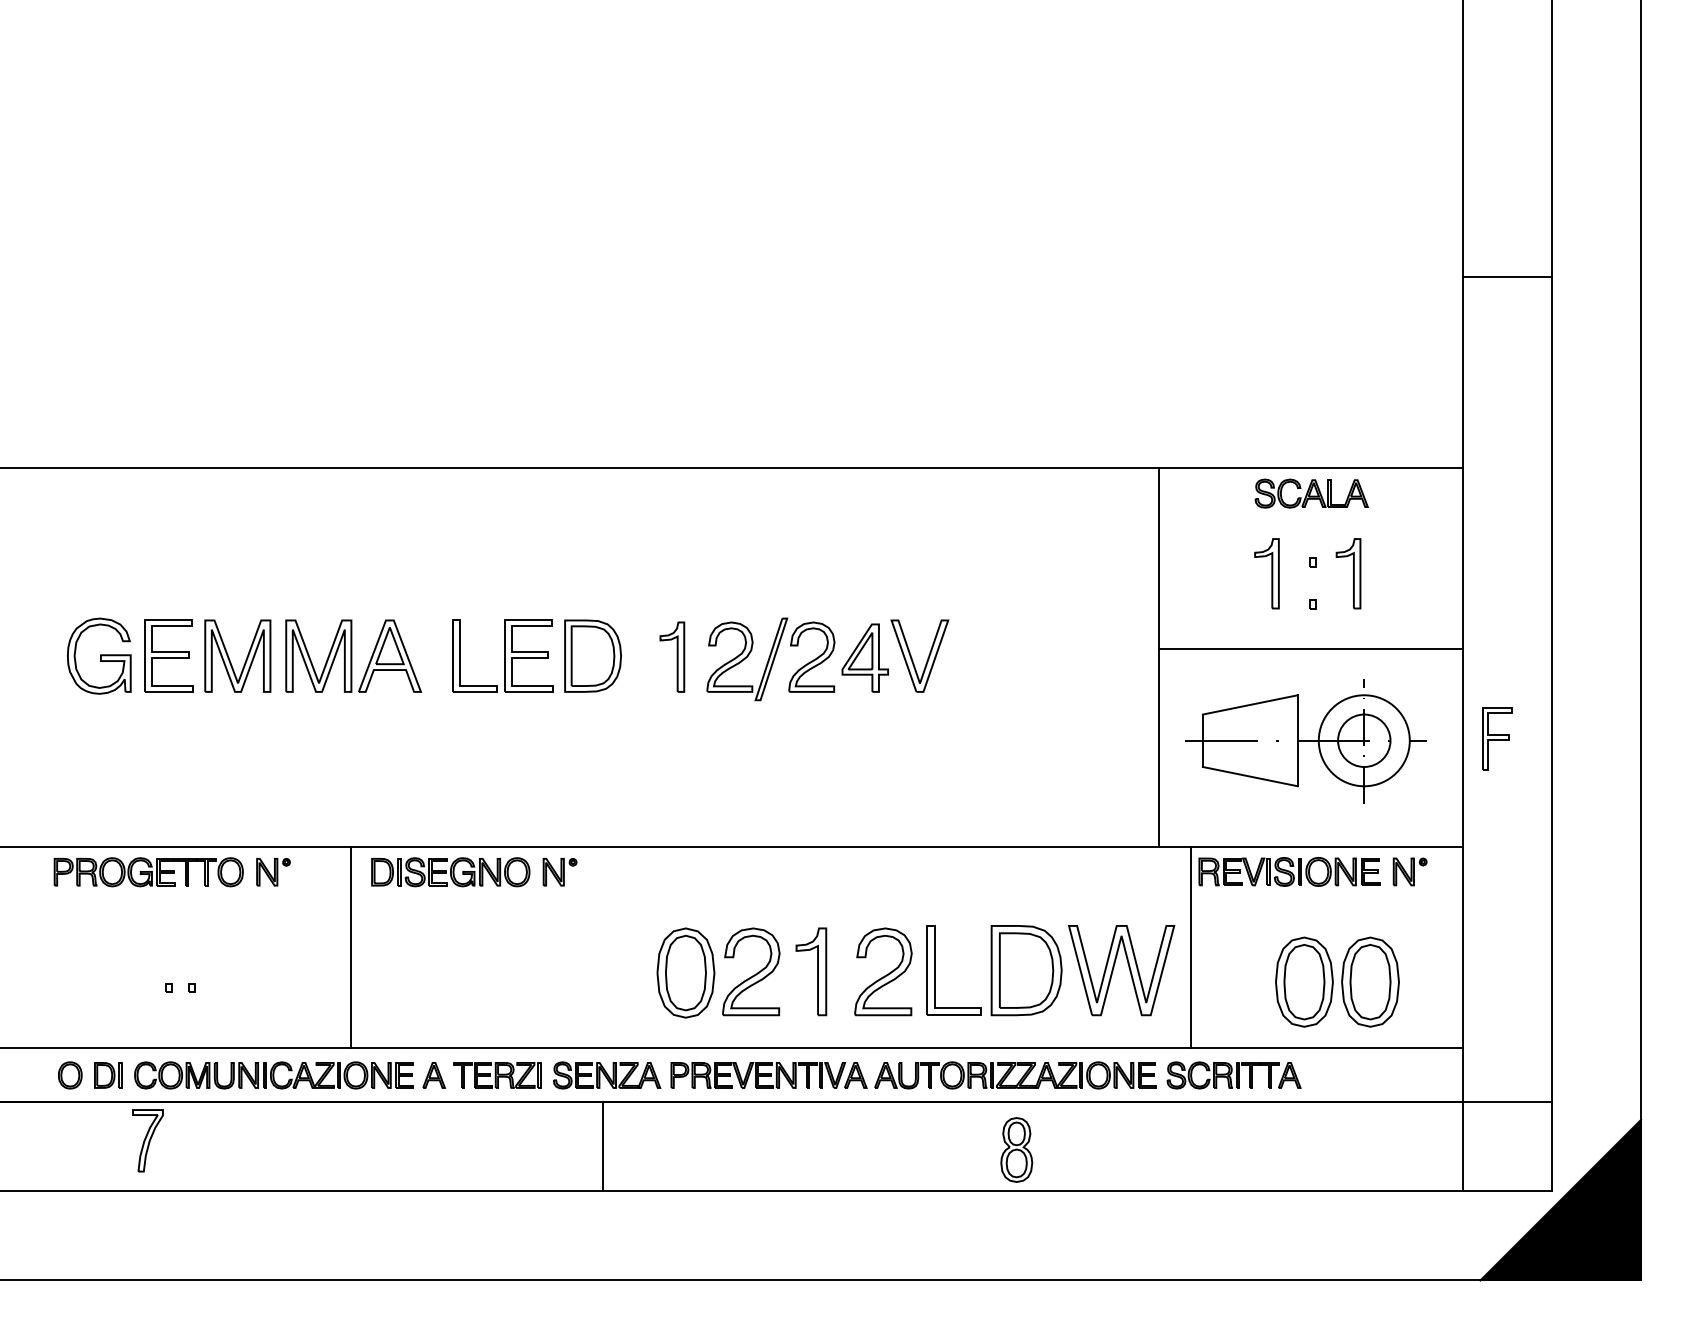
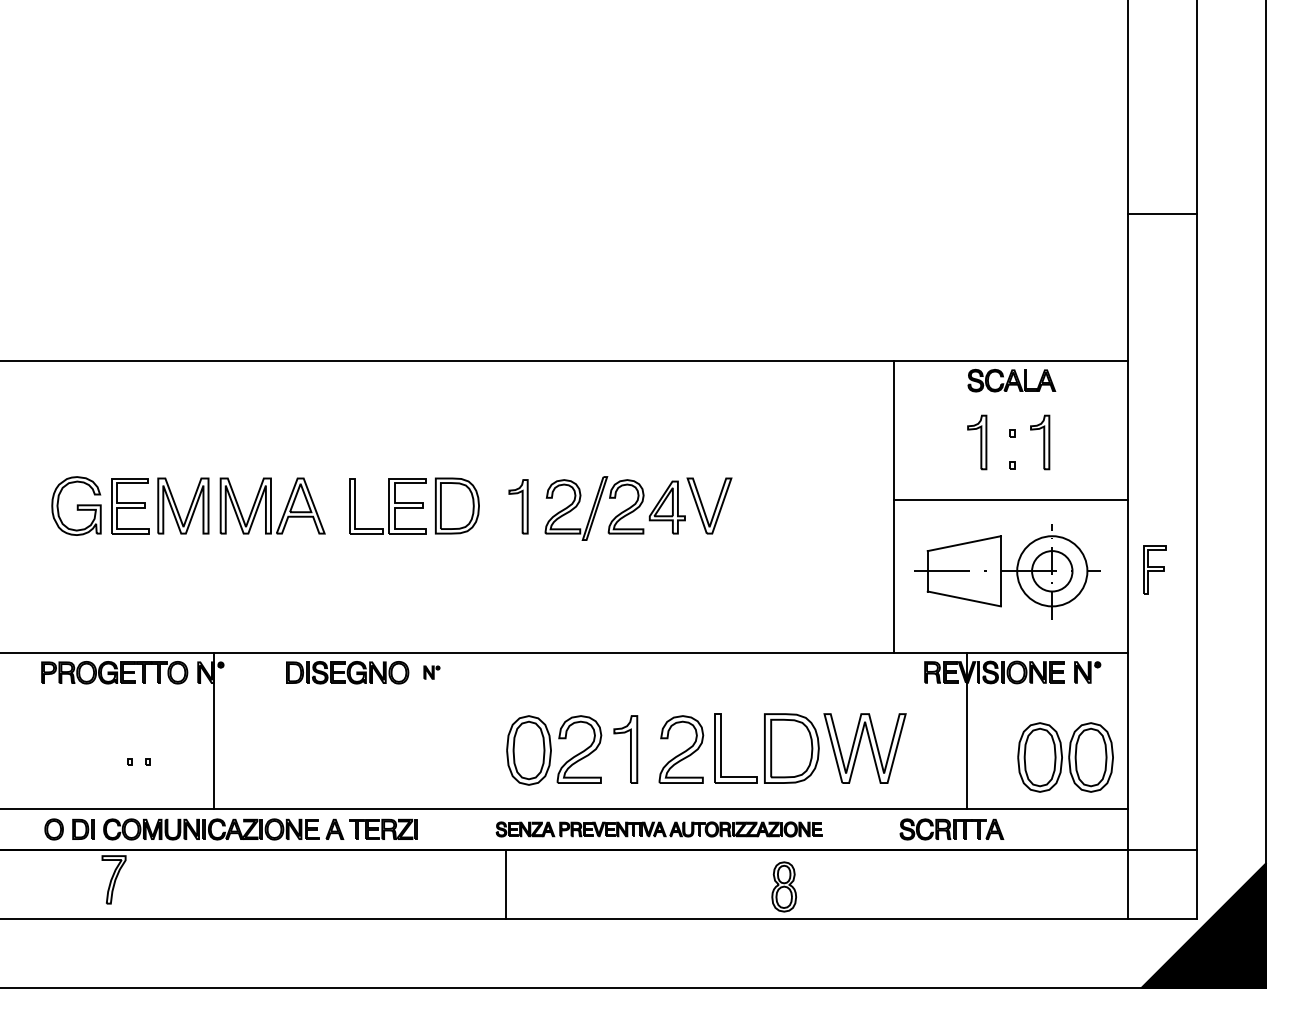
part: (559, 871) -> (431, 672), size x0.6
line: (350, 947) -> (213, 730), moved
line: (1190, 947) -> (966, 730), moved
part: (1337, 982) -> (1065, 757), moved
part: (853, 1075) -> (658, 829), size x0.7
line: (603, 1145) -> (506, 883), moved

